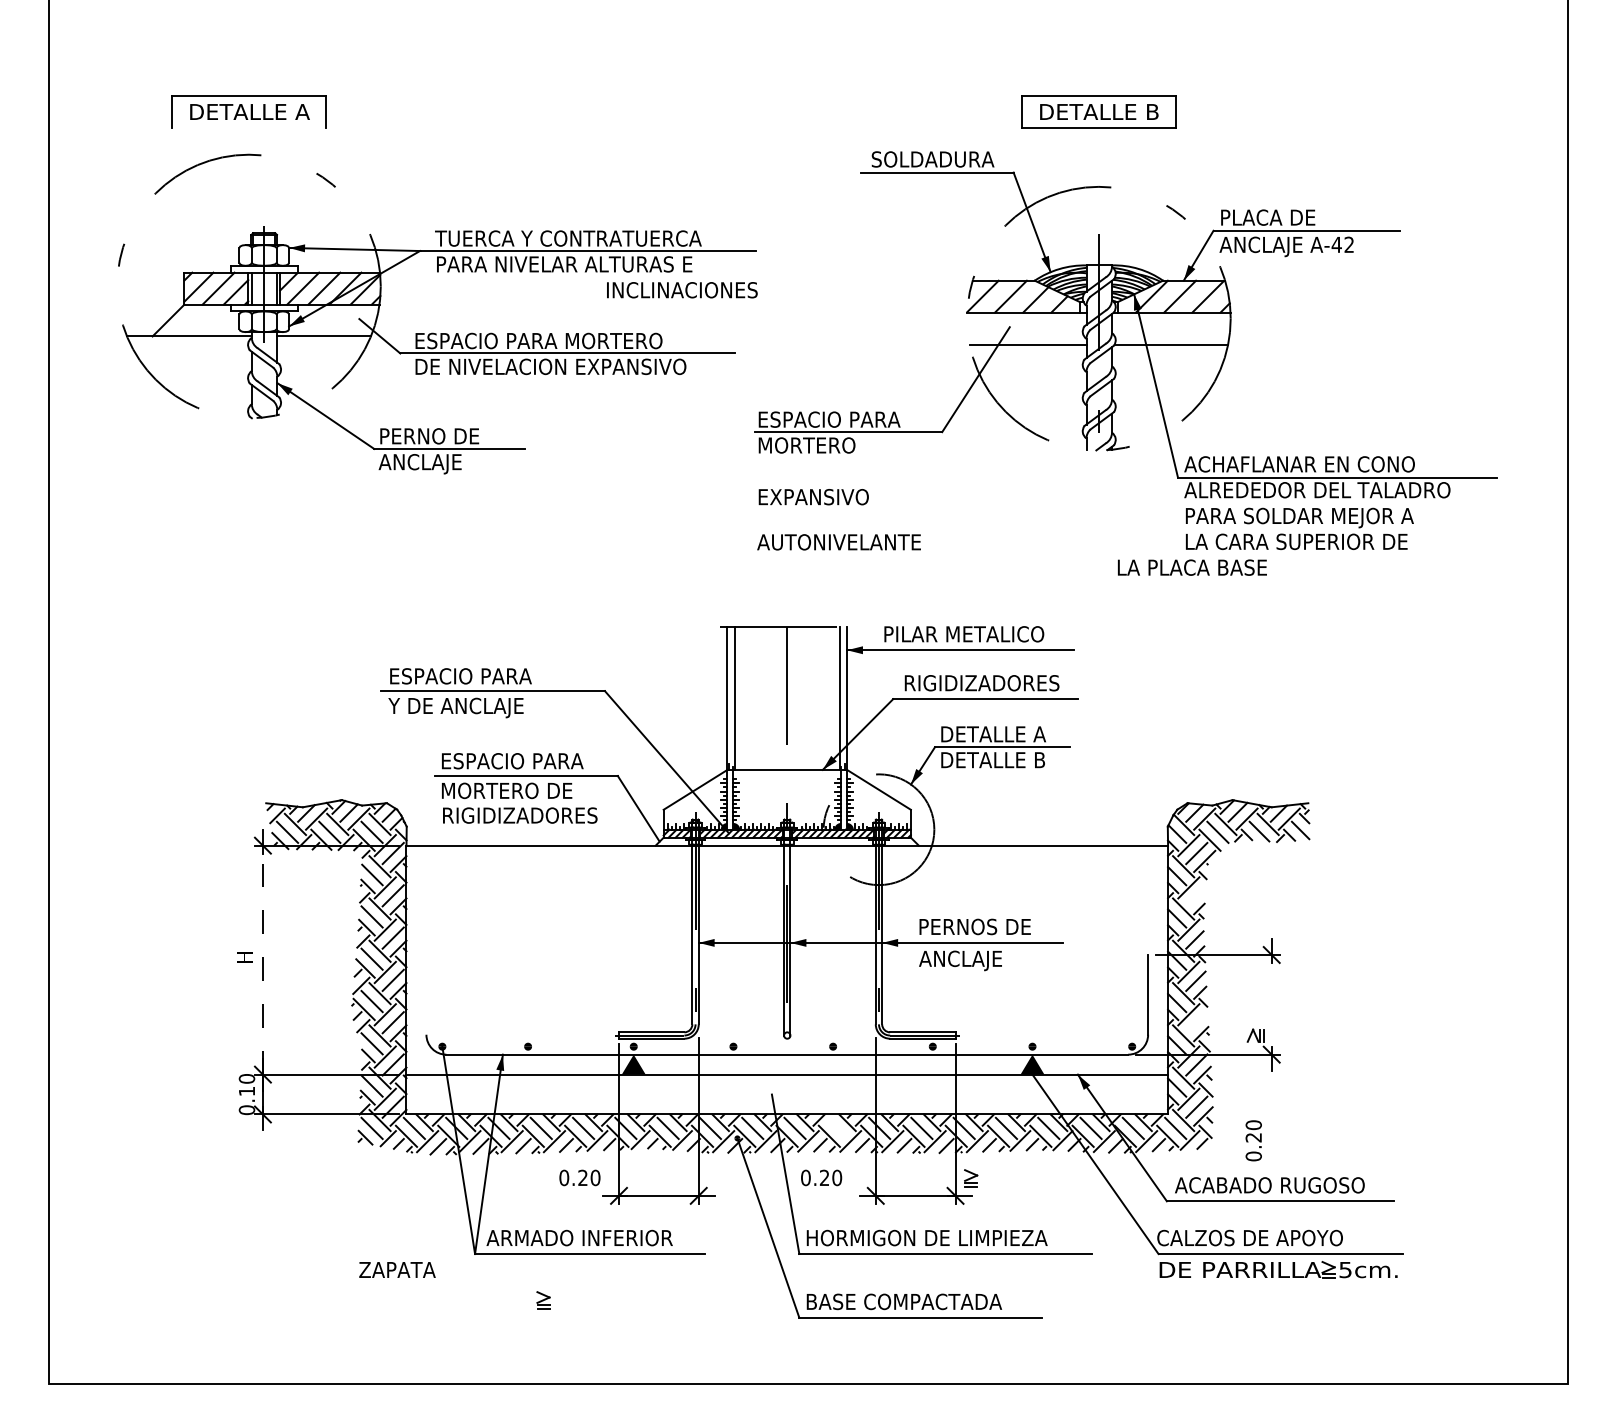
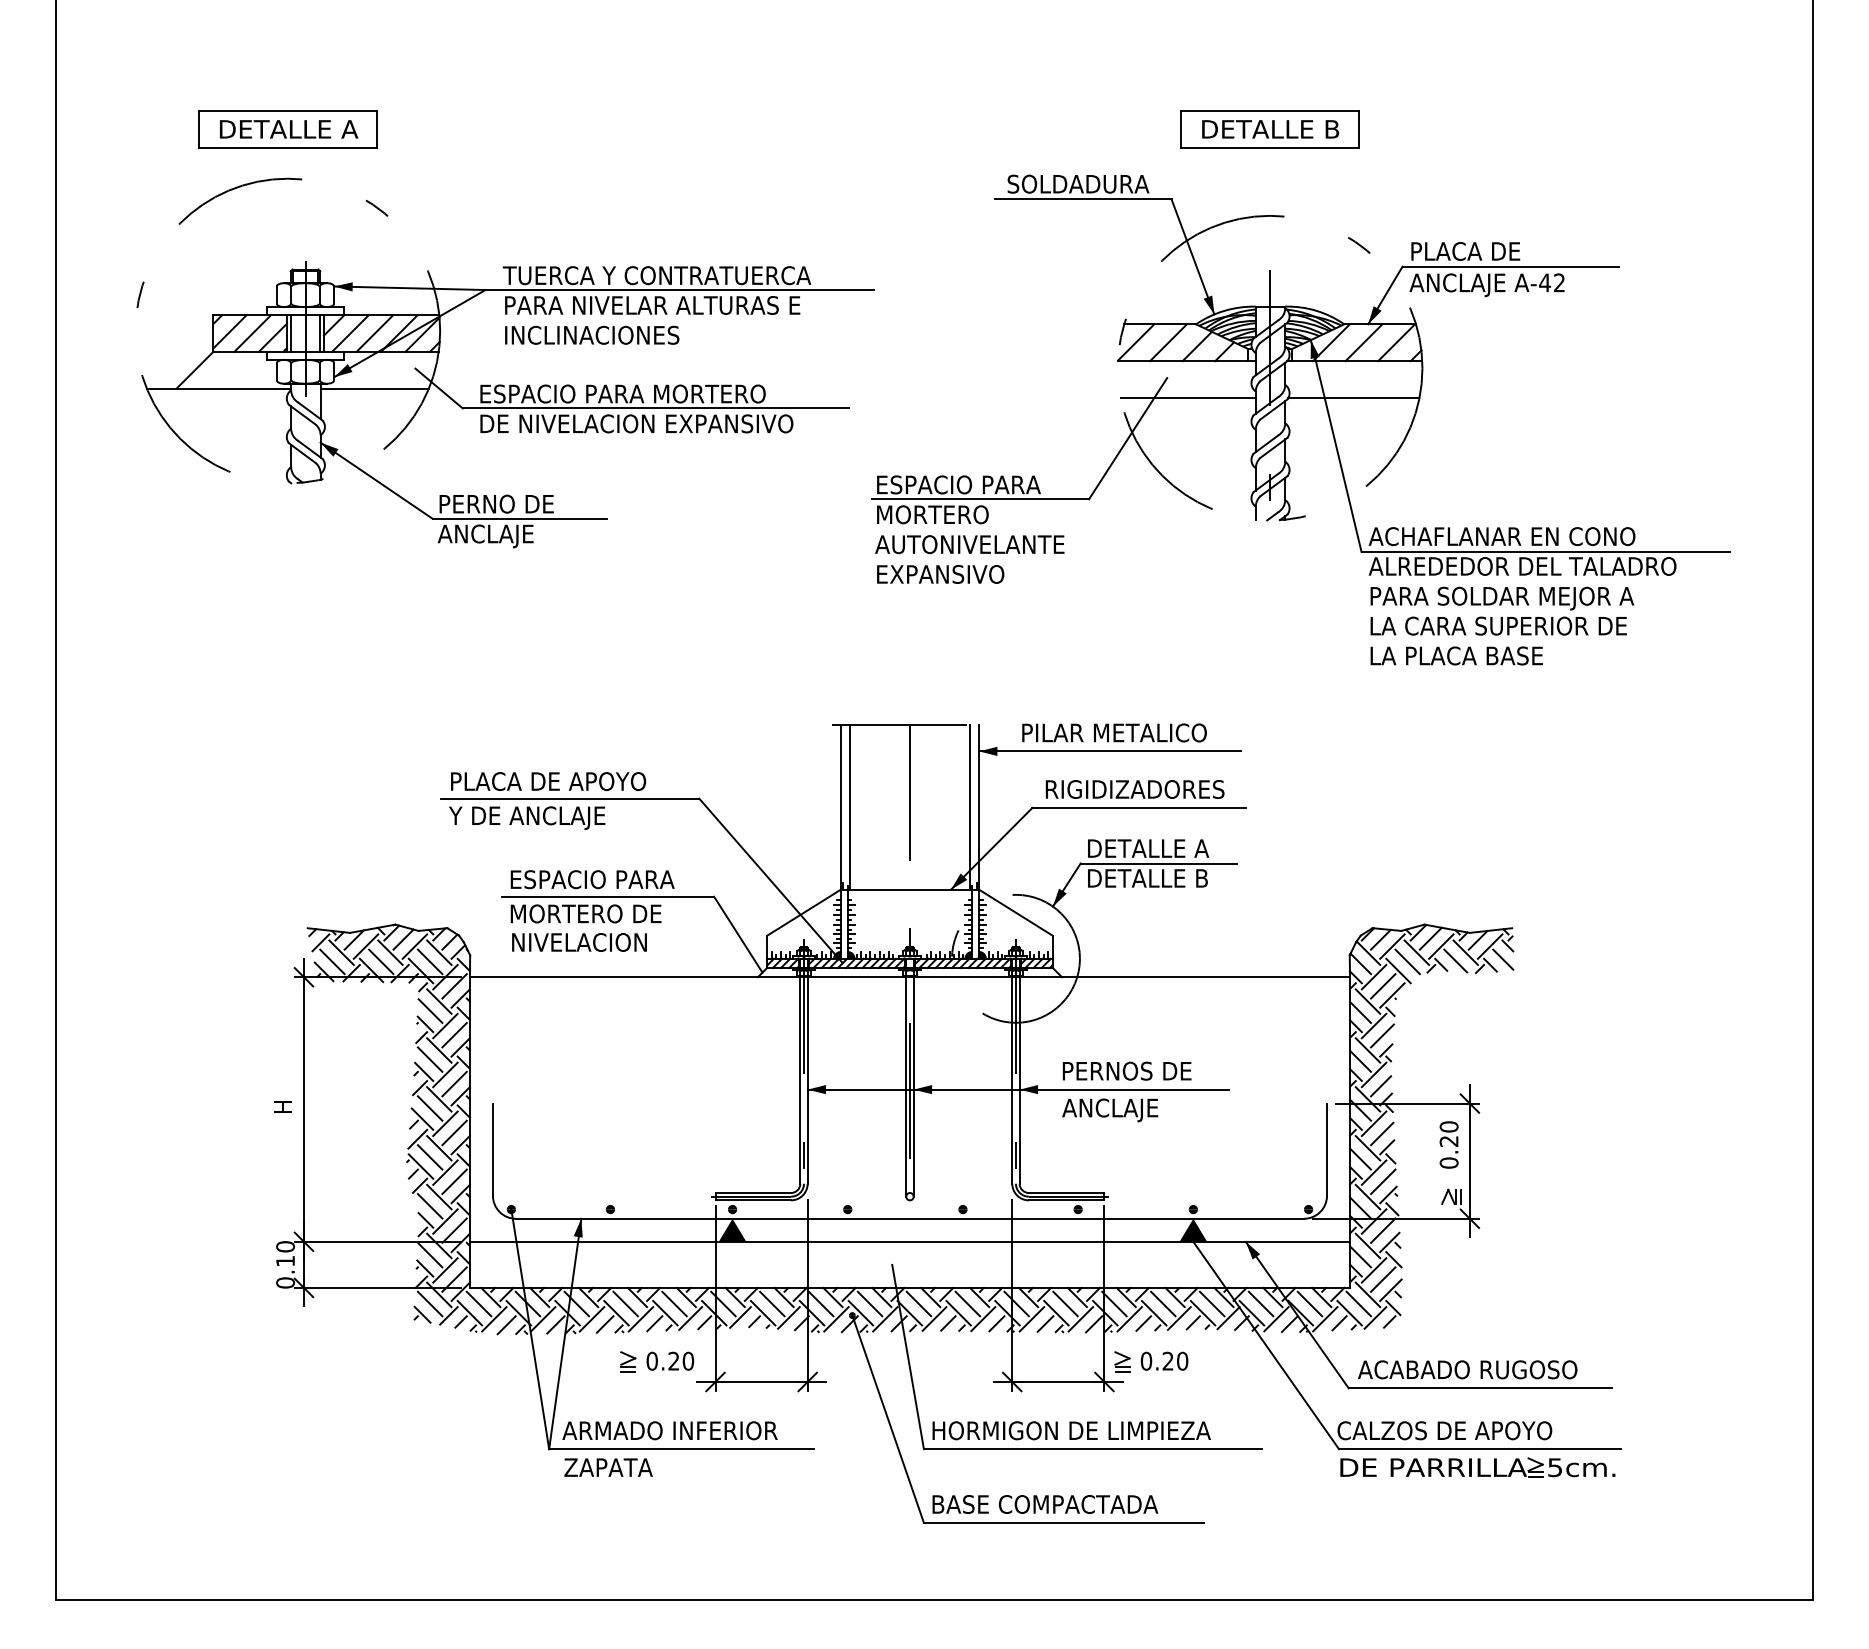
line: (248, 128) -> (287, 148), added
text: (682, 290) -> (592, 335), moved
text: (838, 542) -> (969, 544), moved
text: (1192, 567) -> (1456, 655), moved
text: (475, 676) -> (549, 781), ESPACIO PARA -> PLACA DE APOYO
text: (520, 815) -> (601, 942), RIGIDIZADORES -> NIVELACION
line: (1196, 896) -> (1382, 1035), added
line: (262, 959) -> (303, 1108), dashed -> solid
line: (426, 994) -> (493, 1149), added
line: (1271, 1004) -> (1469, 1160), added
line: (1196, 1022) -> (1382, 1181), added
line: (836, 1128) -> (966, 1304), added
text: (1253, 1140) -> (1448, 1144), moved
text: (821, 1177) -> (1164, 1360), moved
text: (397, 1269) -> (608, 1467), moved
part: (543, 1300) -> (628, 1361), moved

